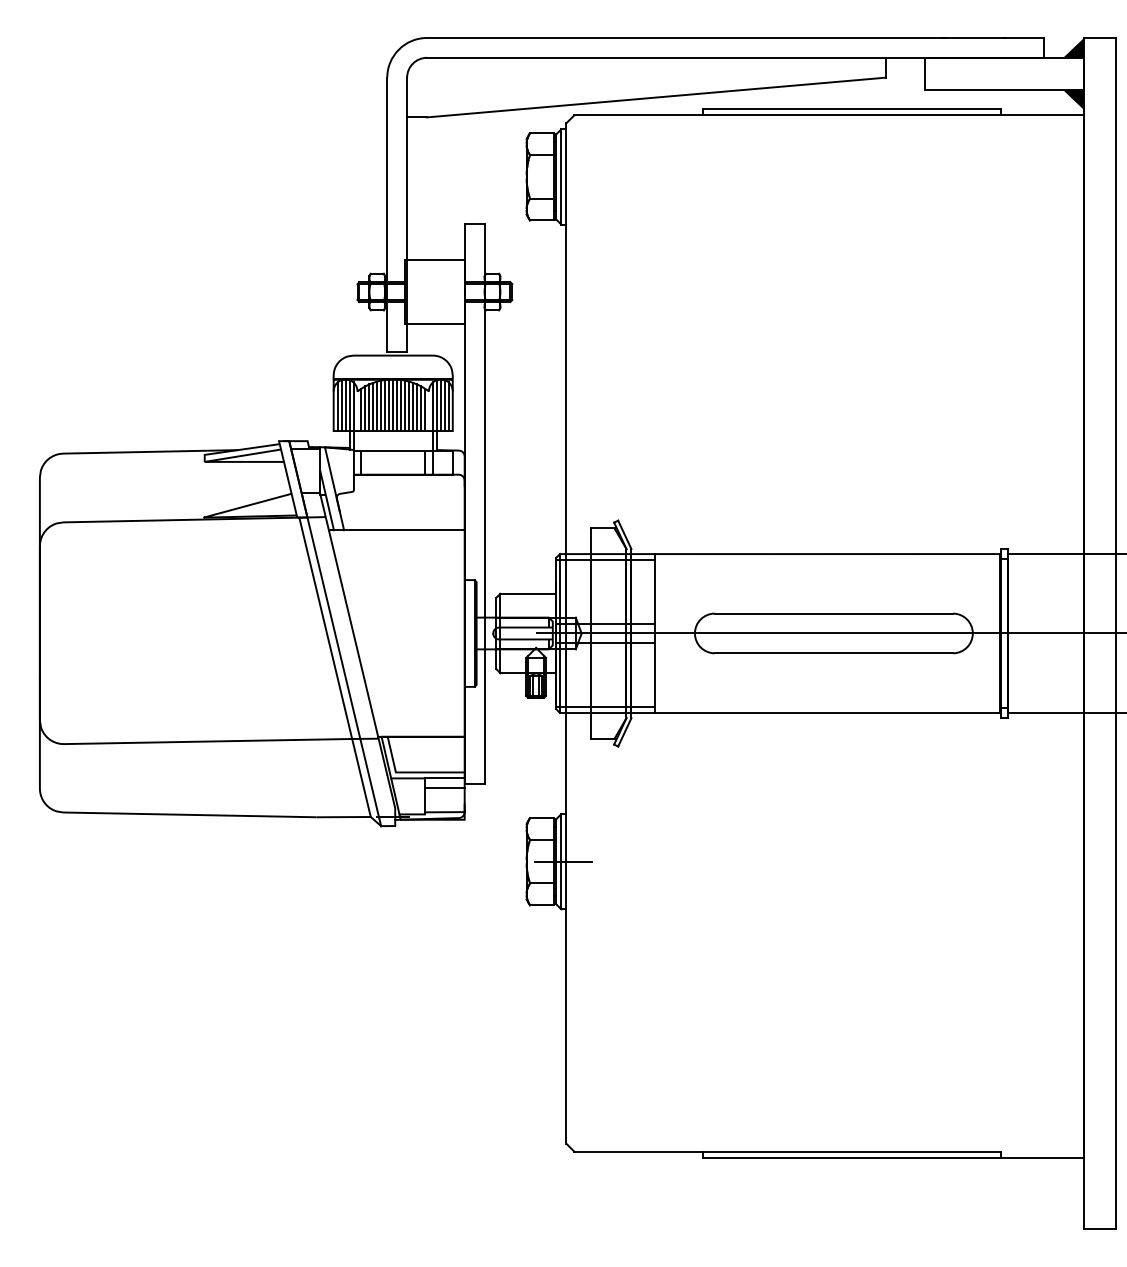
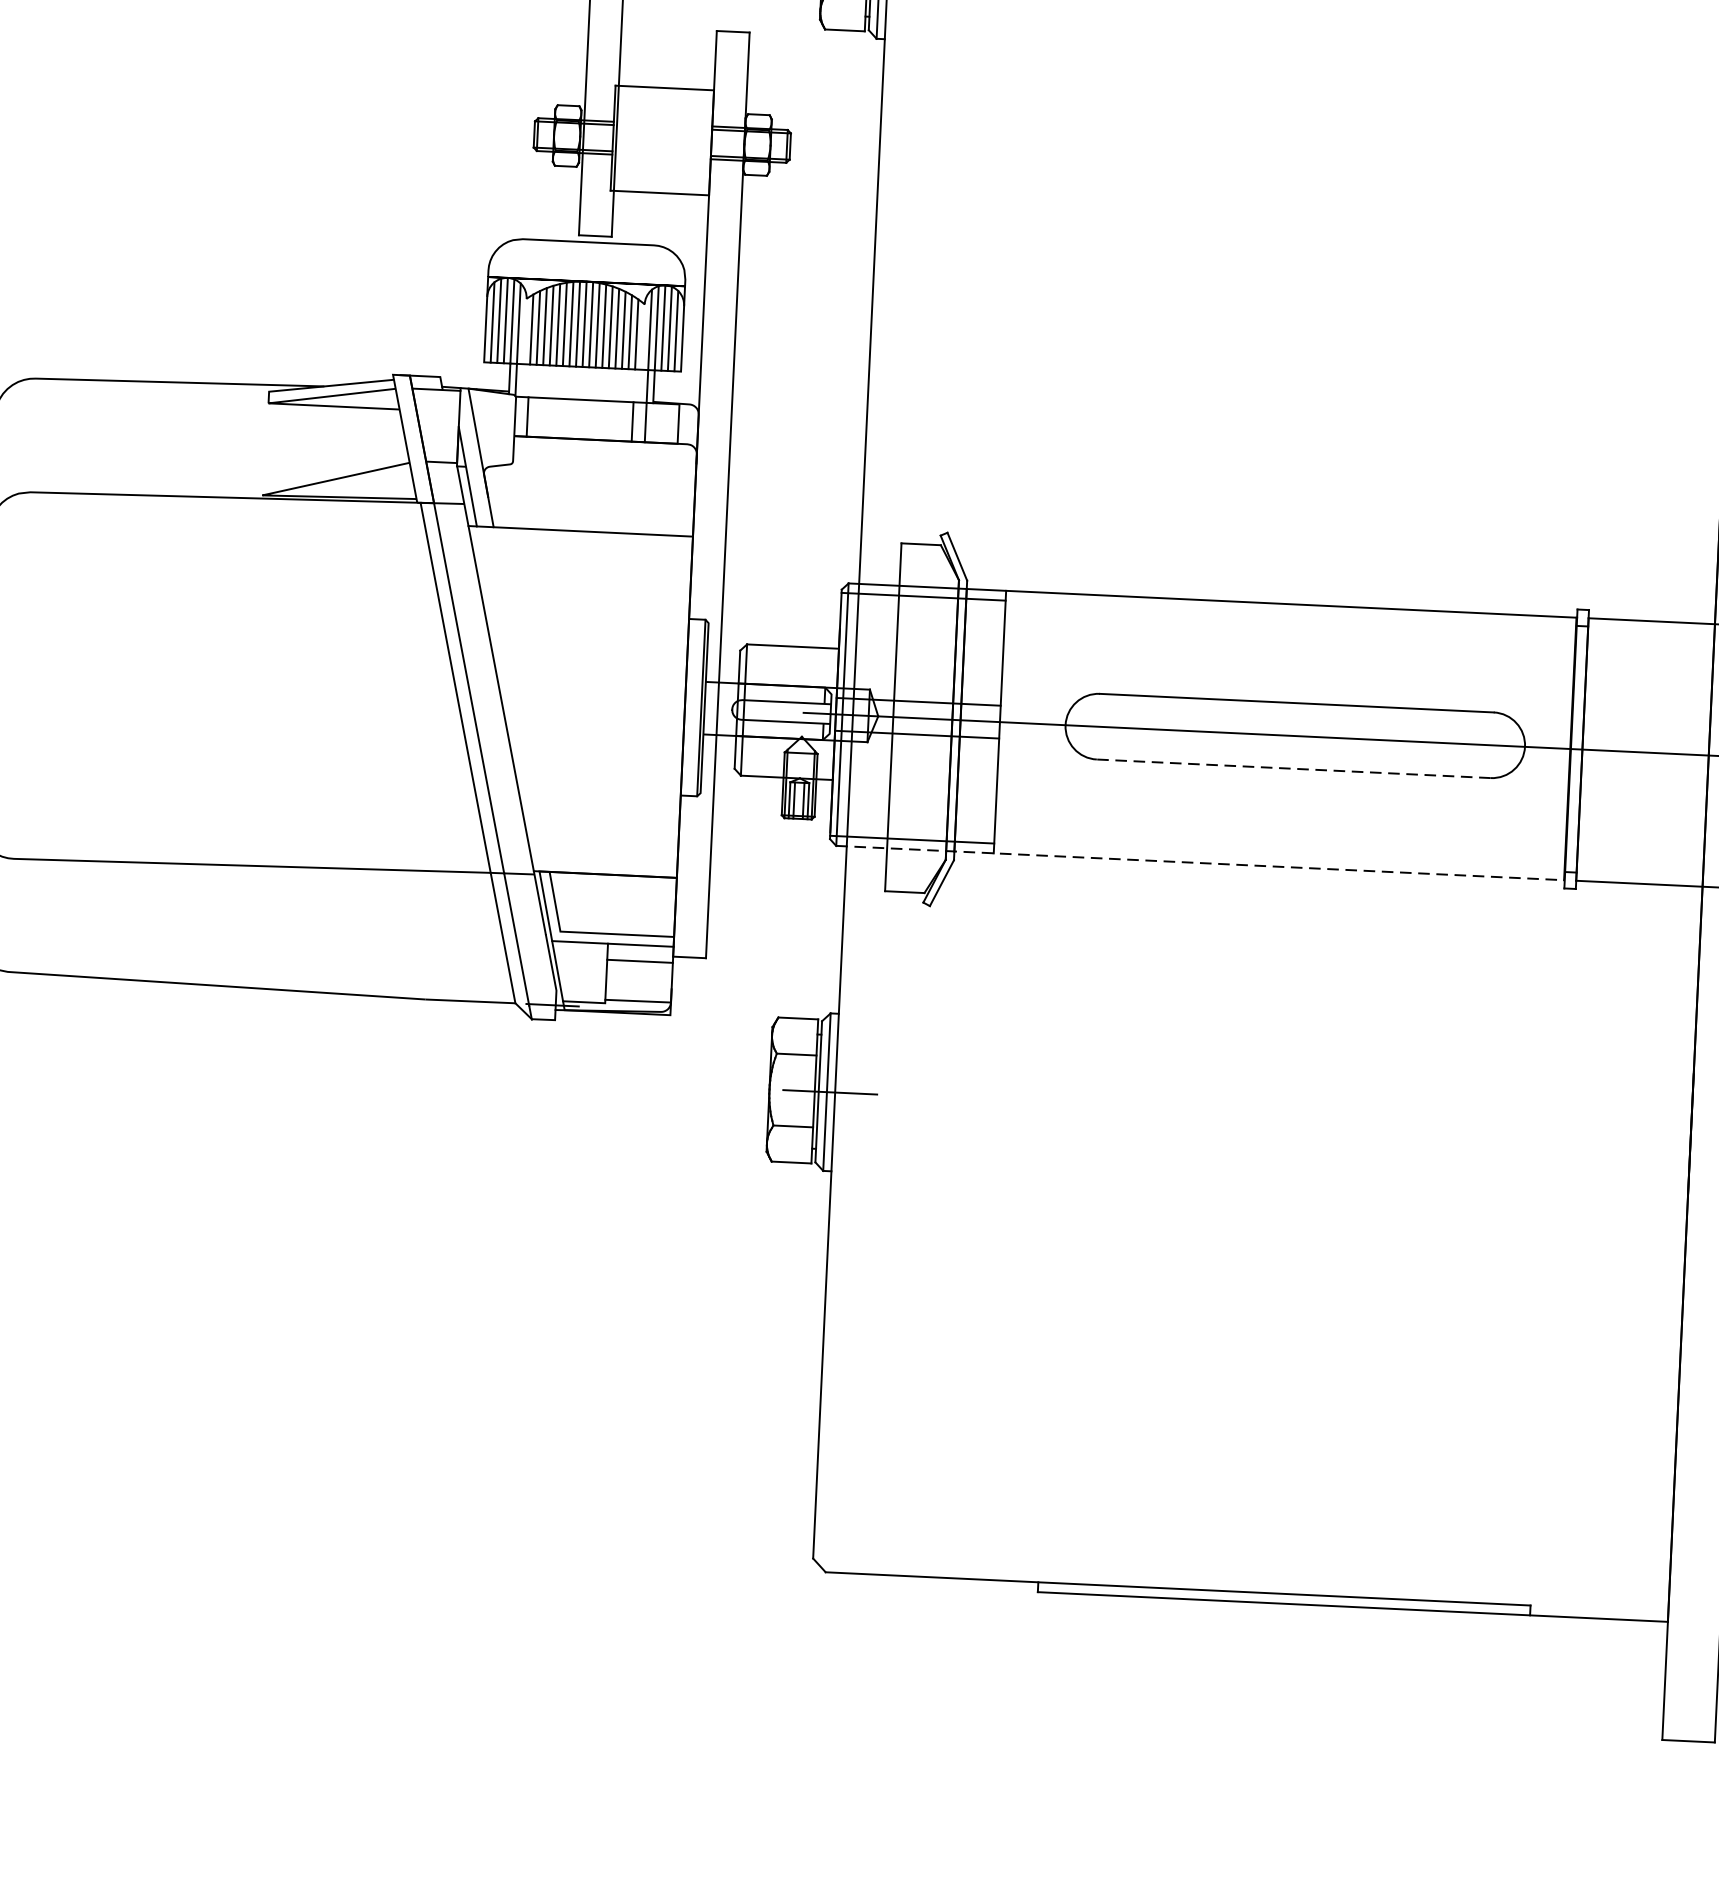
line: (833, 653) -> (1293, 769), solid -> dashed
line: (780, 712) -> (1200, 862), solid -> dashed

